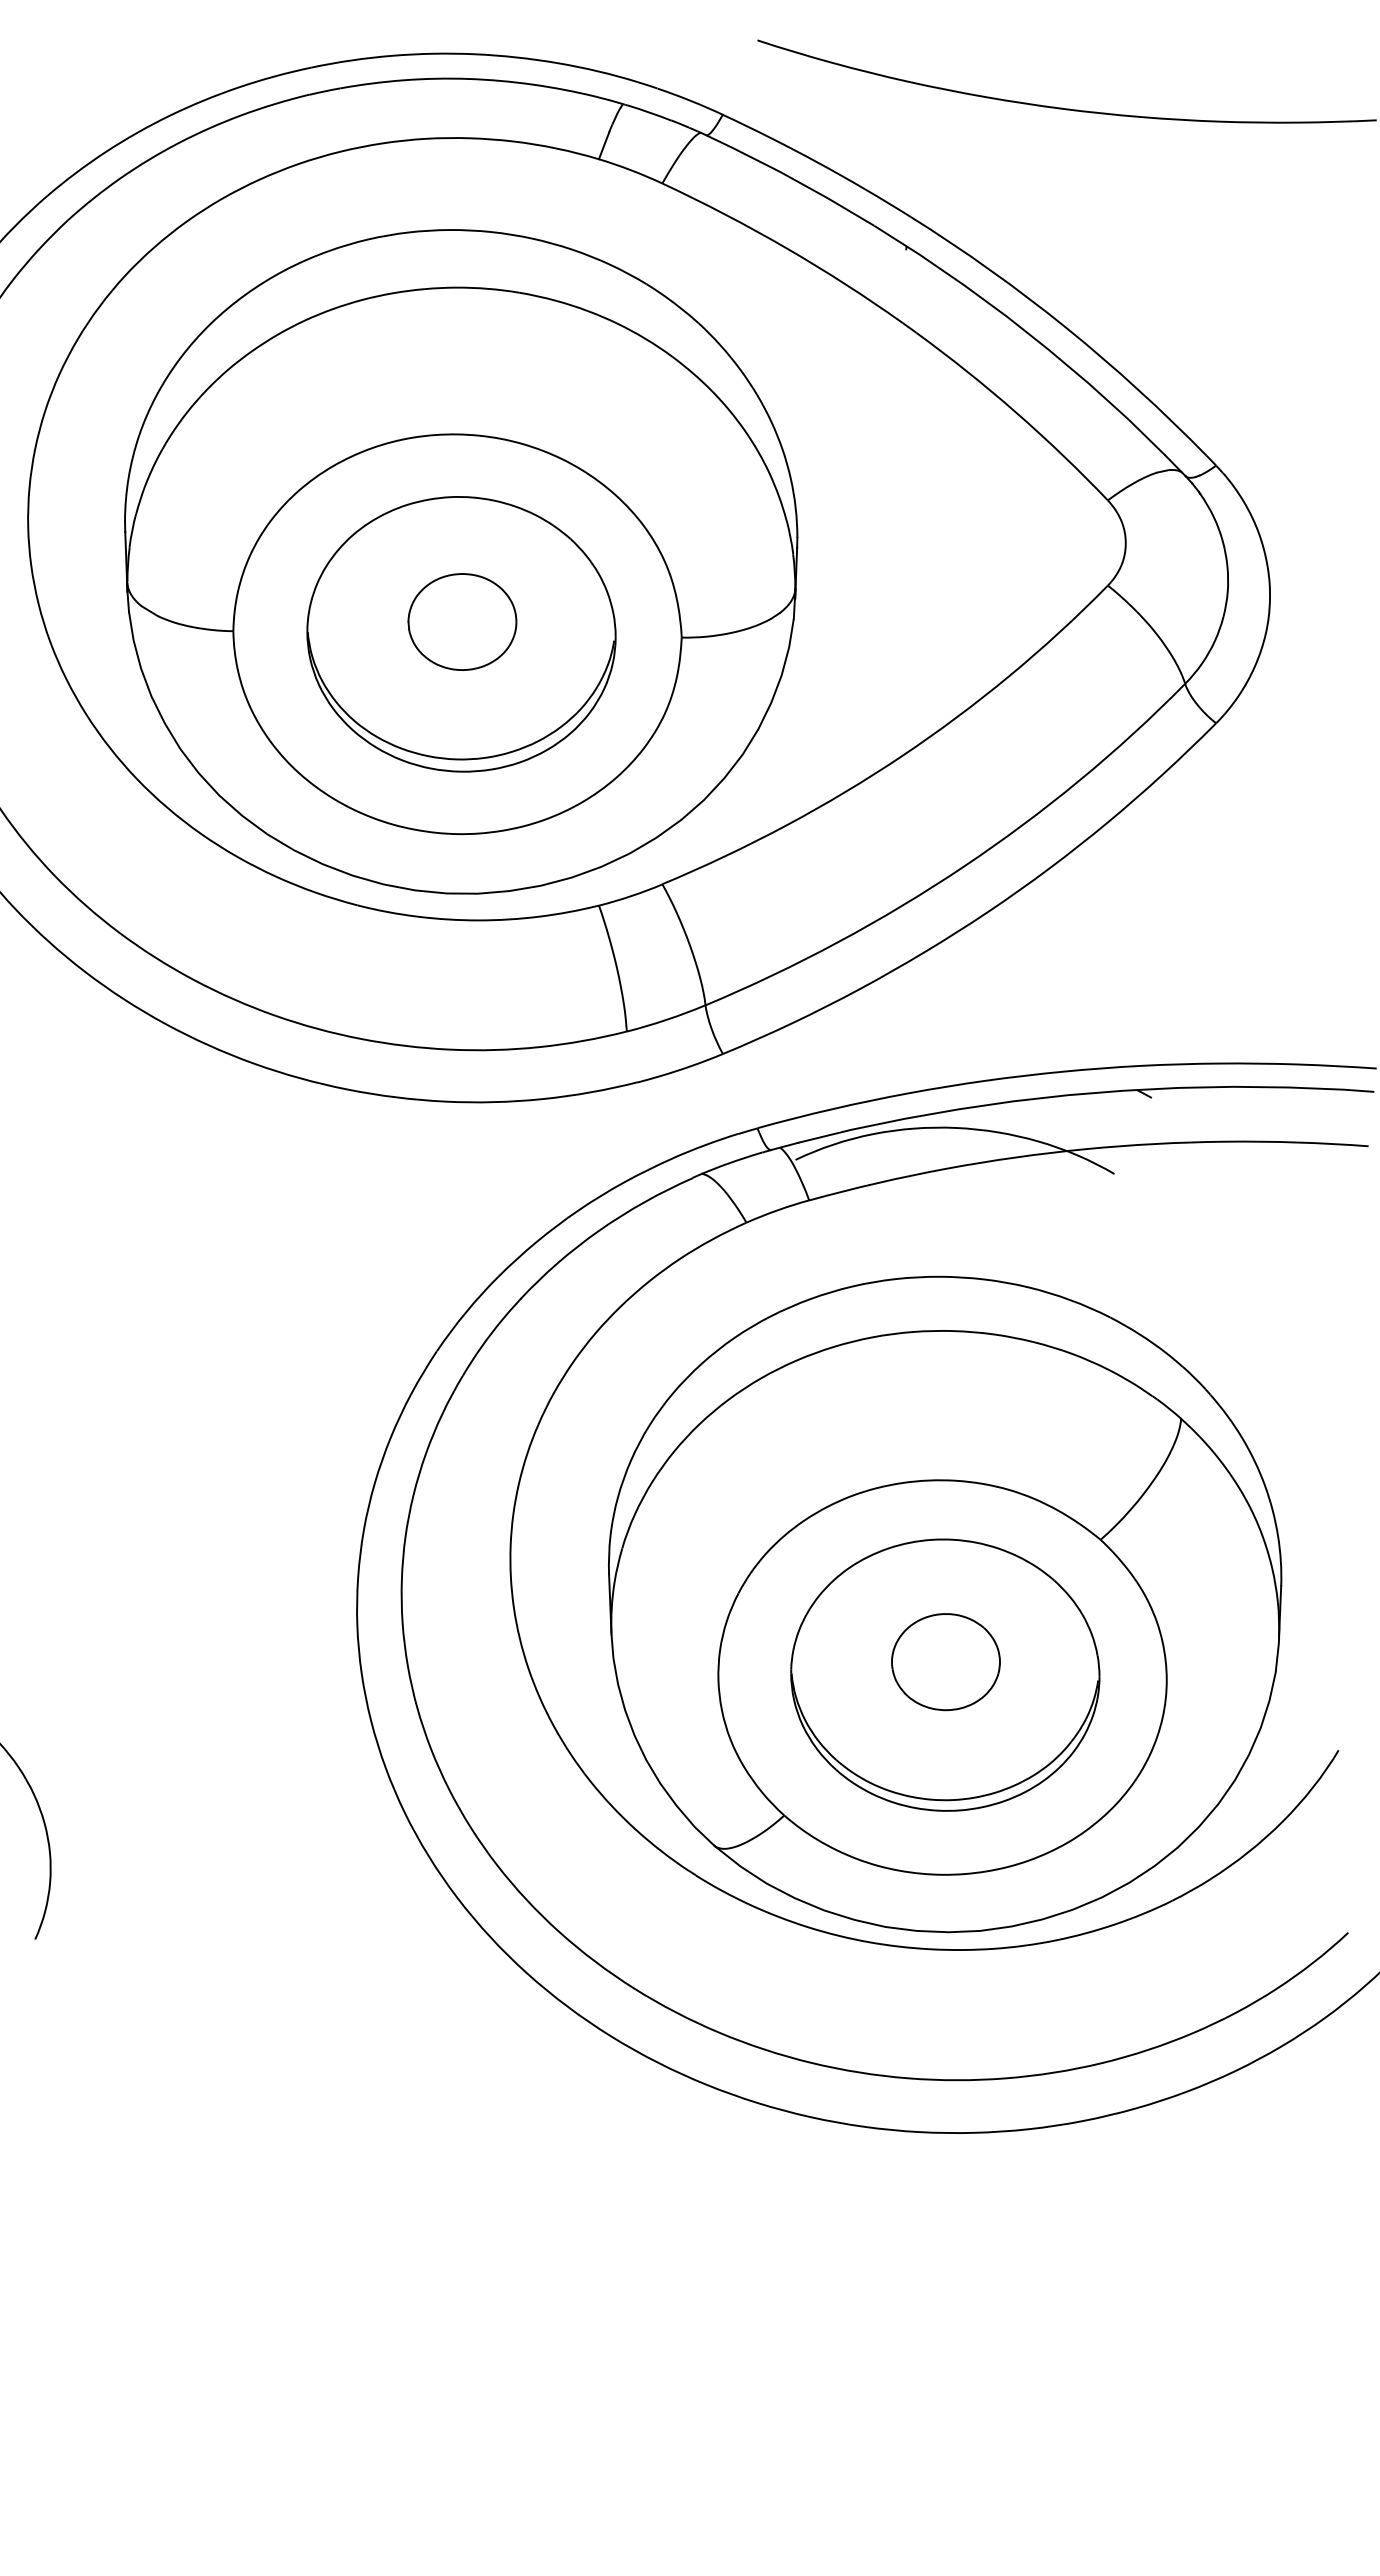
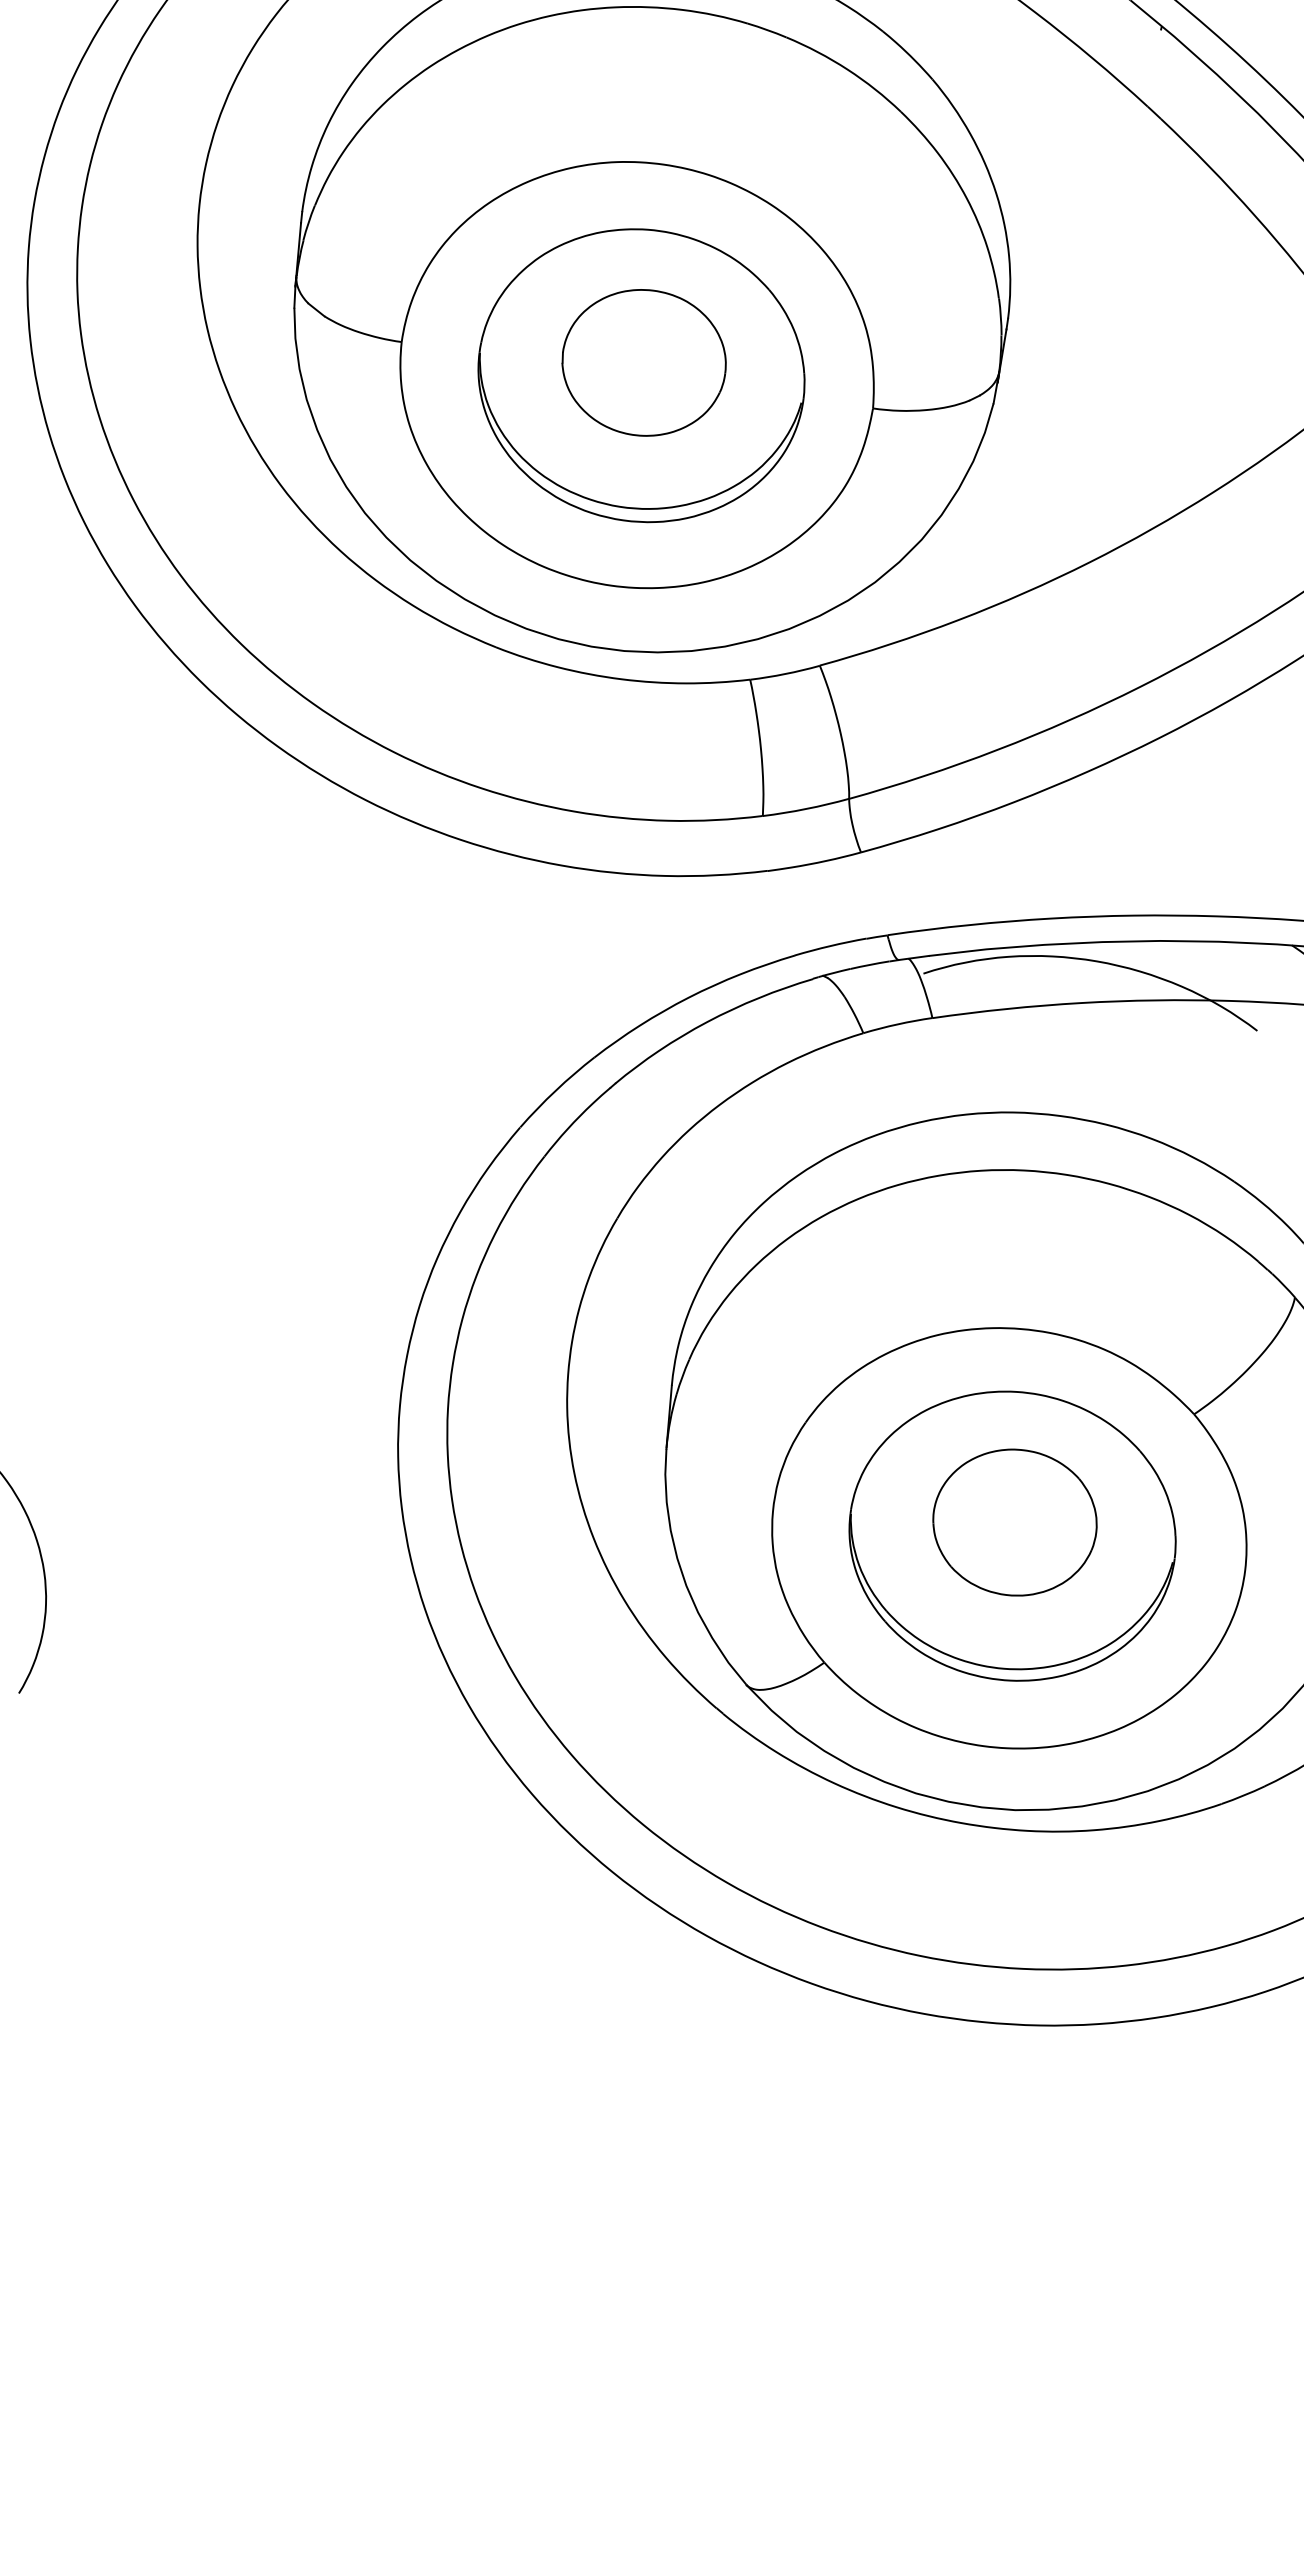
part: (462, 621) -> (644, 362), size x1.43
part: (945, 1661) -> (1014, 1521), size x1.43

